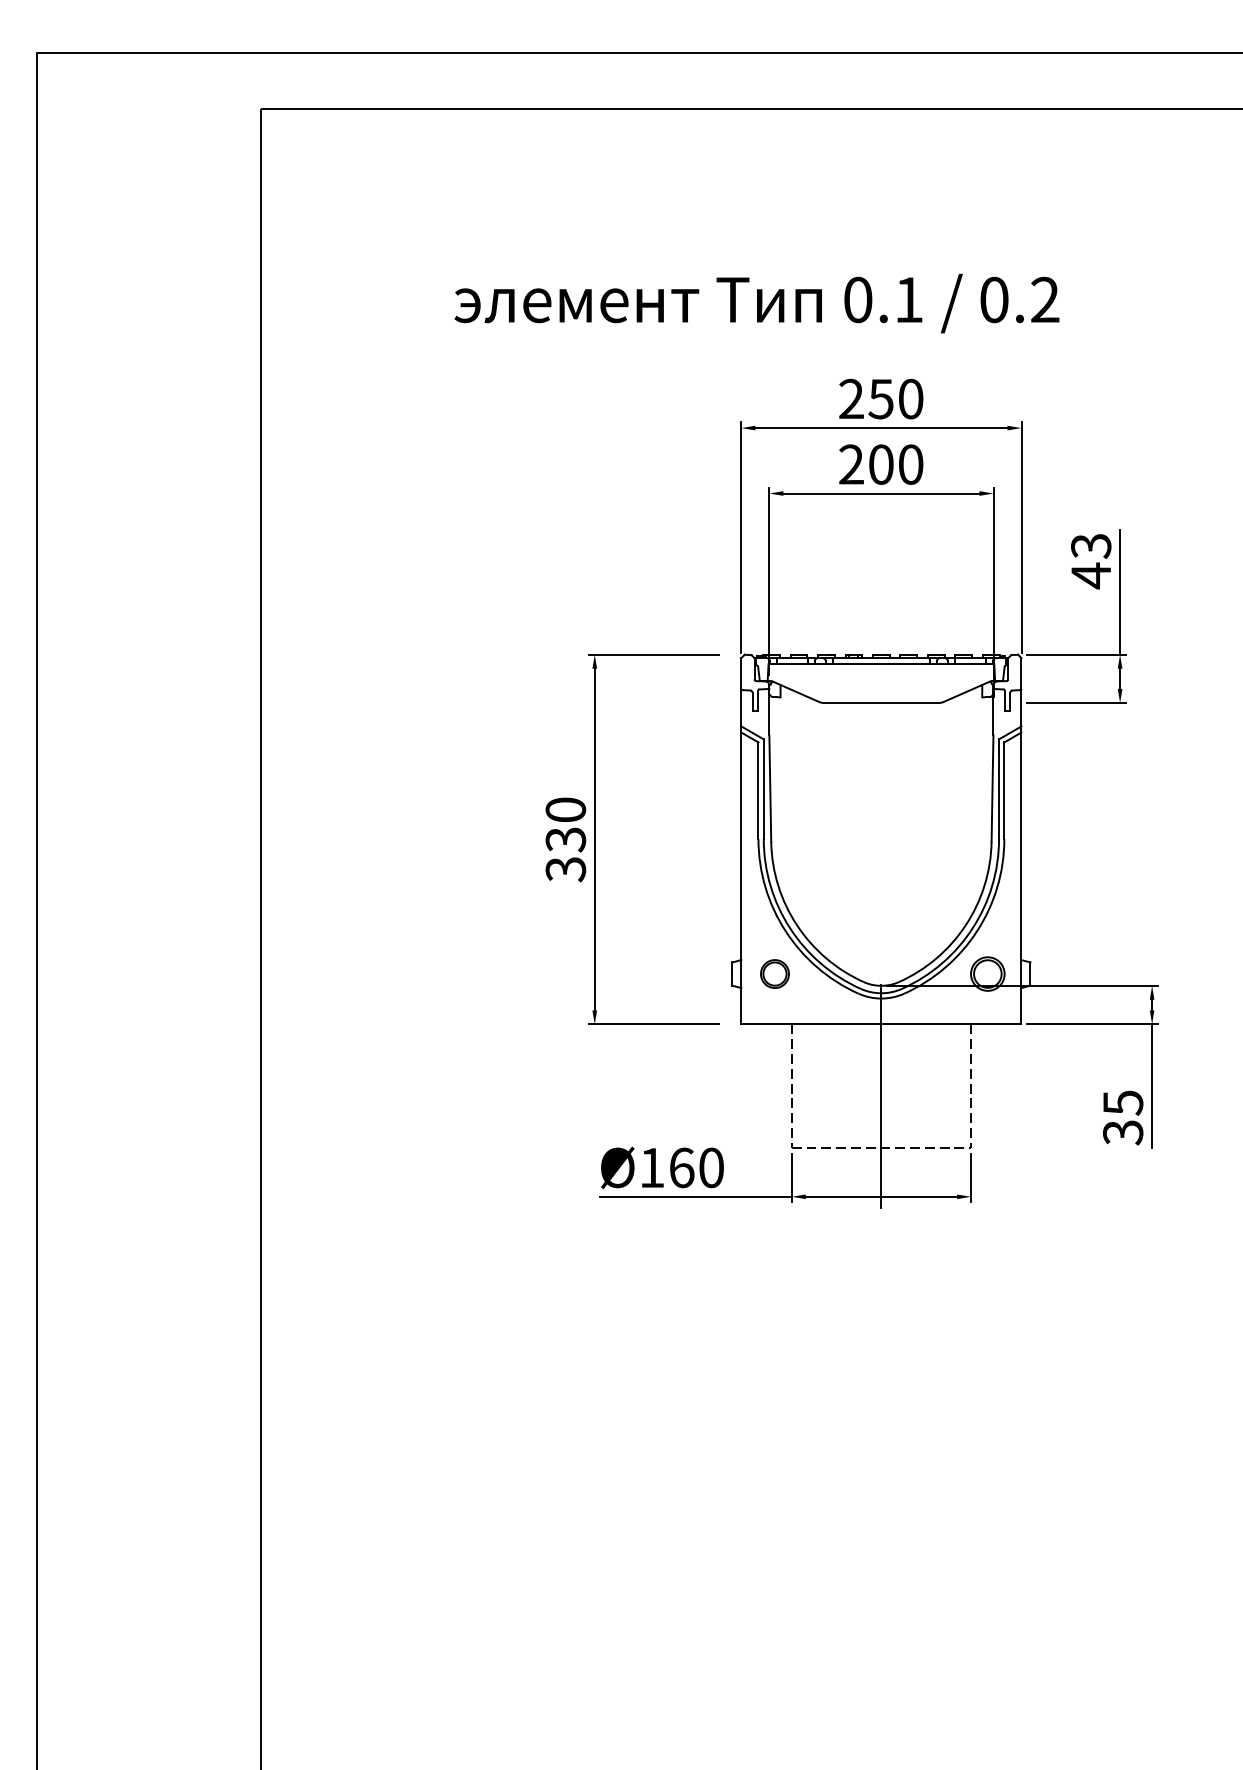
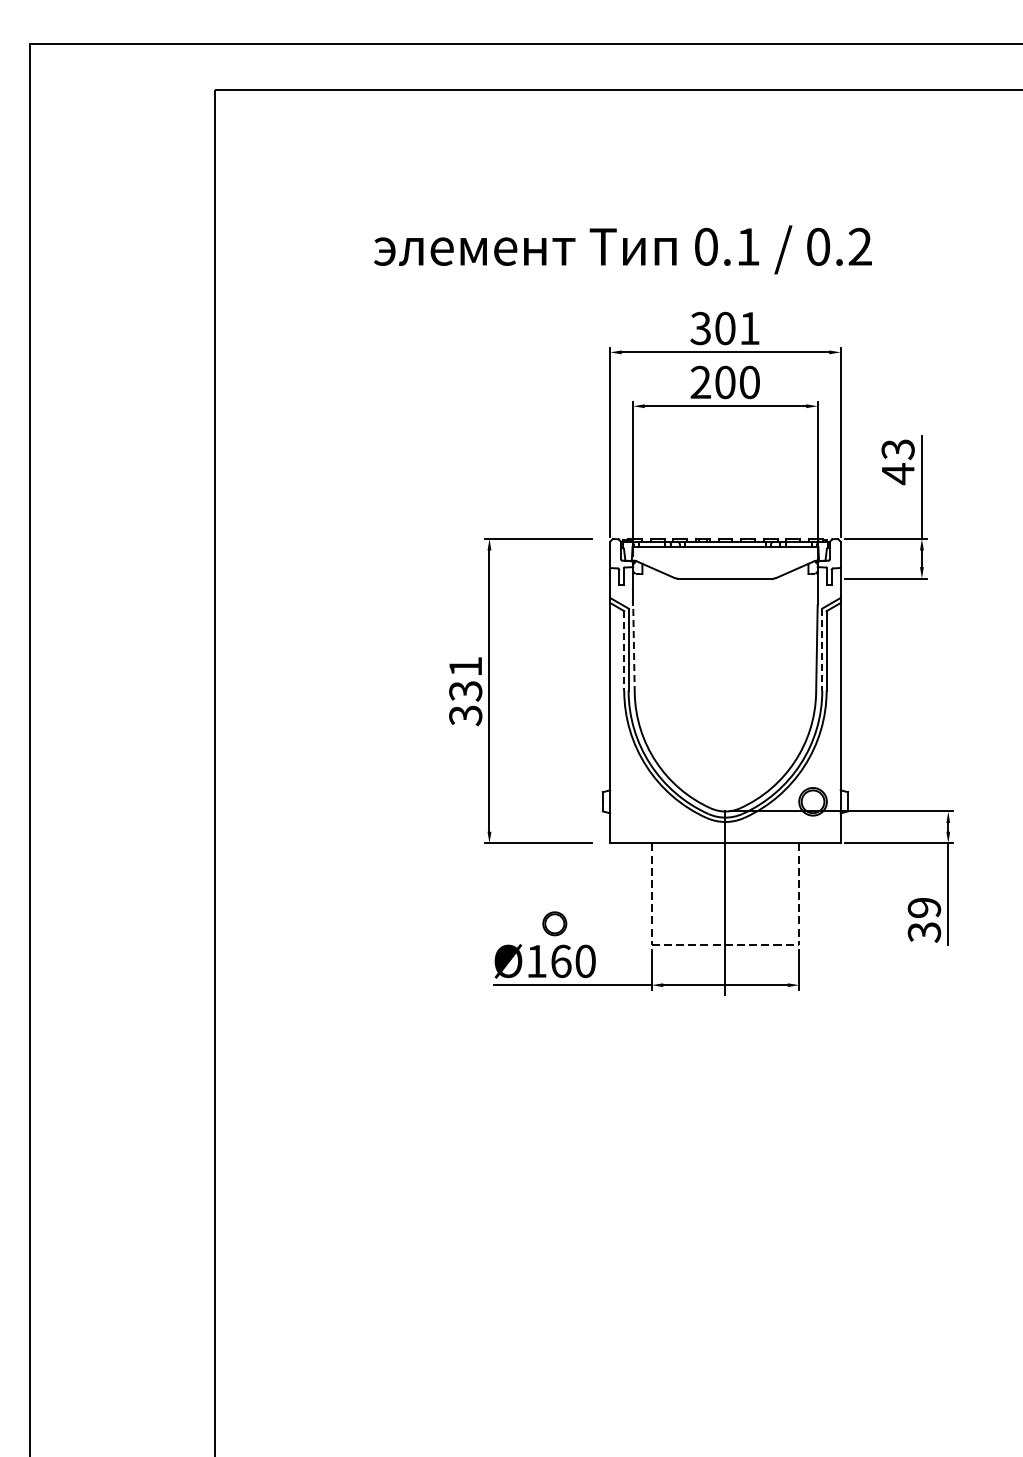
text: (880, 399) -> (724, 328), 250 -> 301
line: (769, 789) -> (633, 649), solid -> dashed
line: (758, 790) -> (624, 650), solid -> dashed
line: (999, 790) -> (822, 650), solid -> dashed
text: (565, 809) -> (465, 666), 330 -> 331
part: (774, 973) -> (554, 923), moved
text: (1123, 1103) -> (924, 908), 35 -> 39

